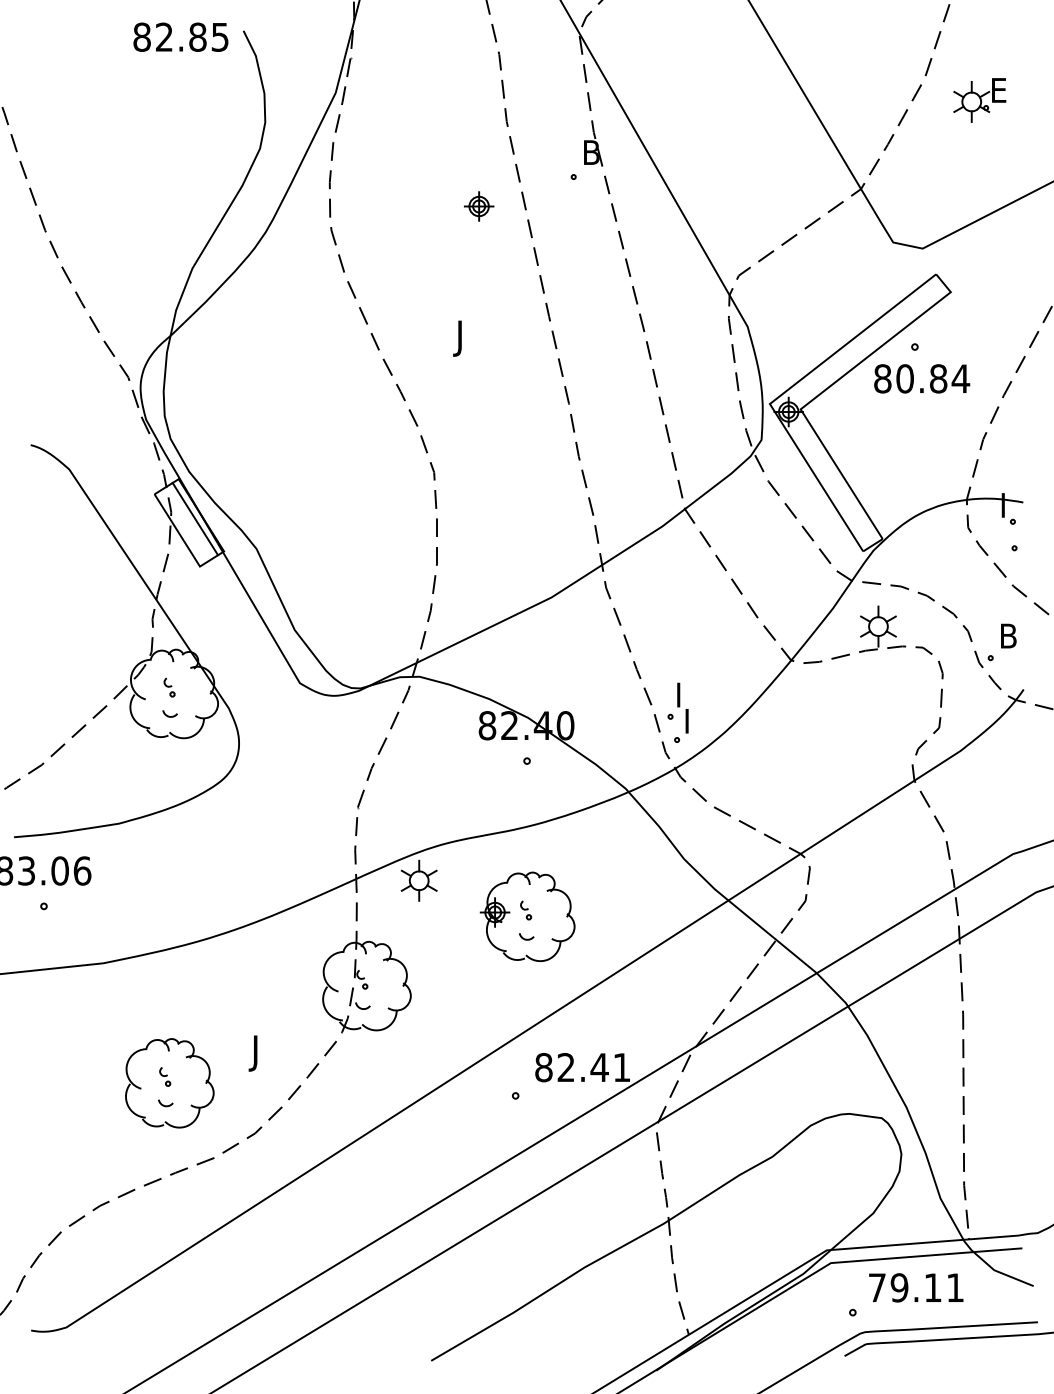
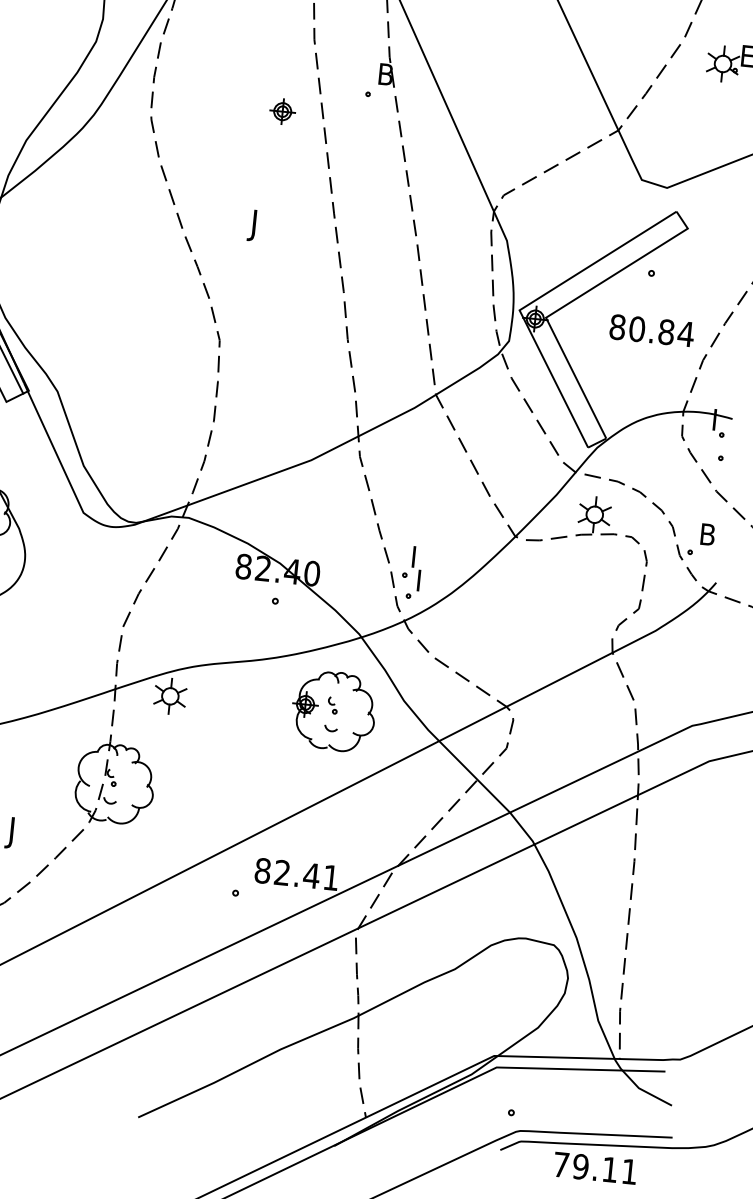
text: (922, 378) -> (652, 330), moved
part: (527, 916) -> (333, 710), moved
text: (916, 1287) -> (595, 1168), moved

